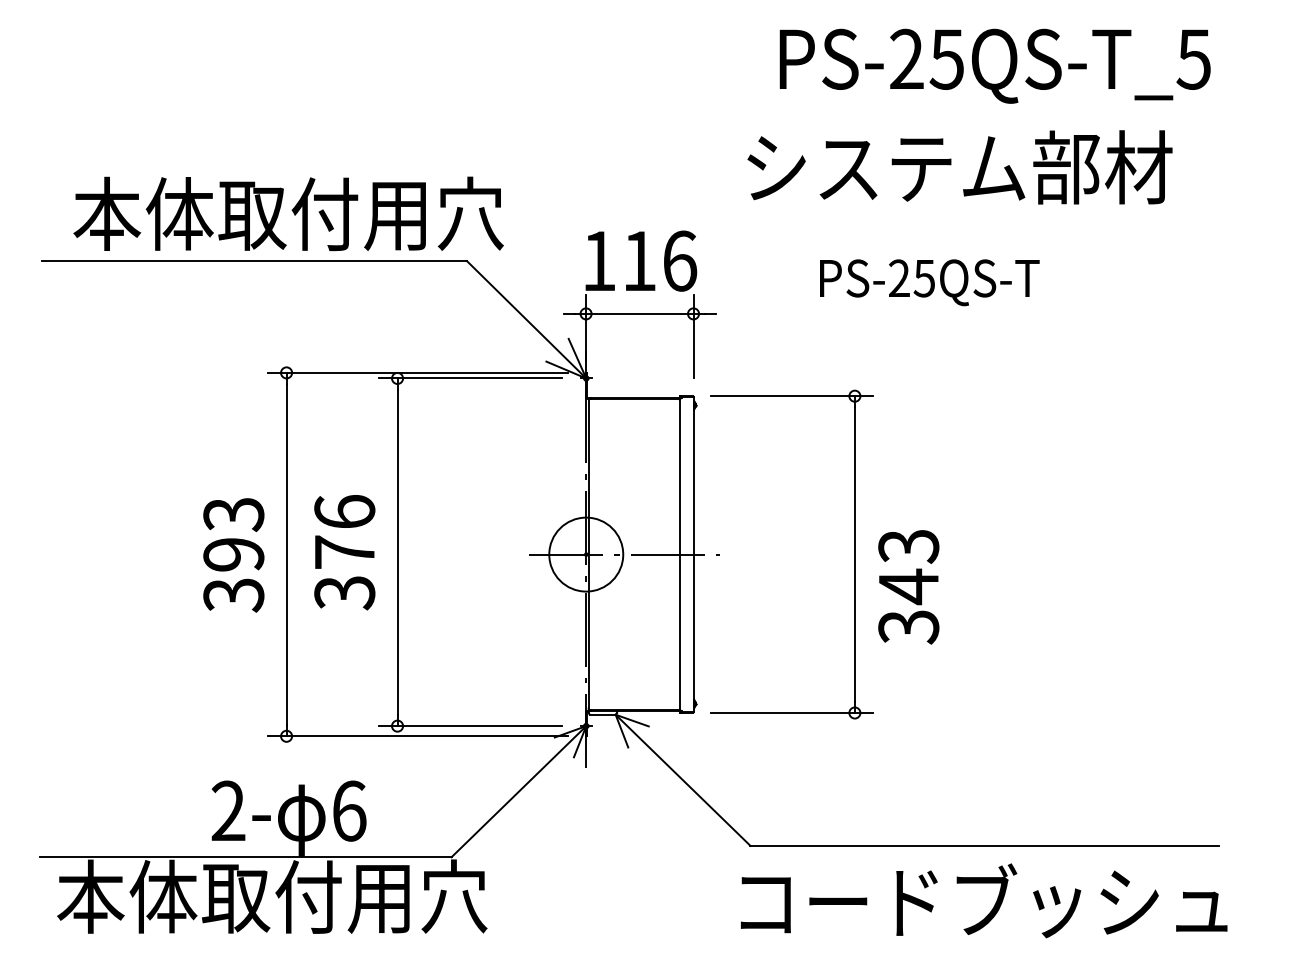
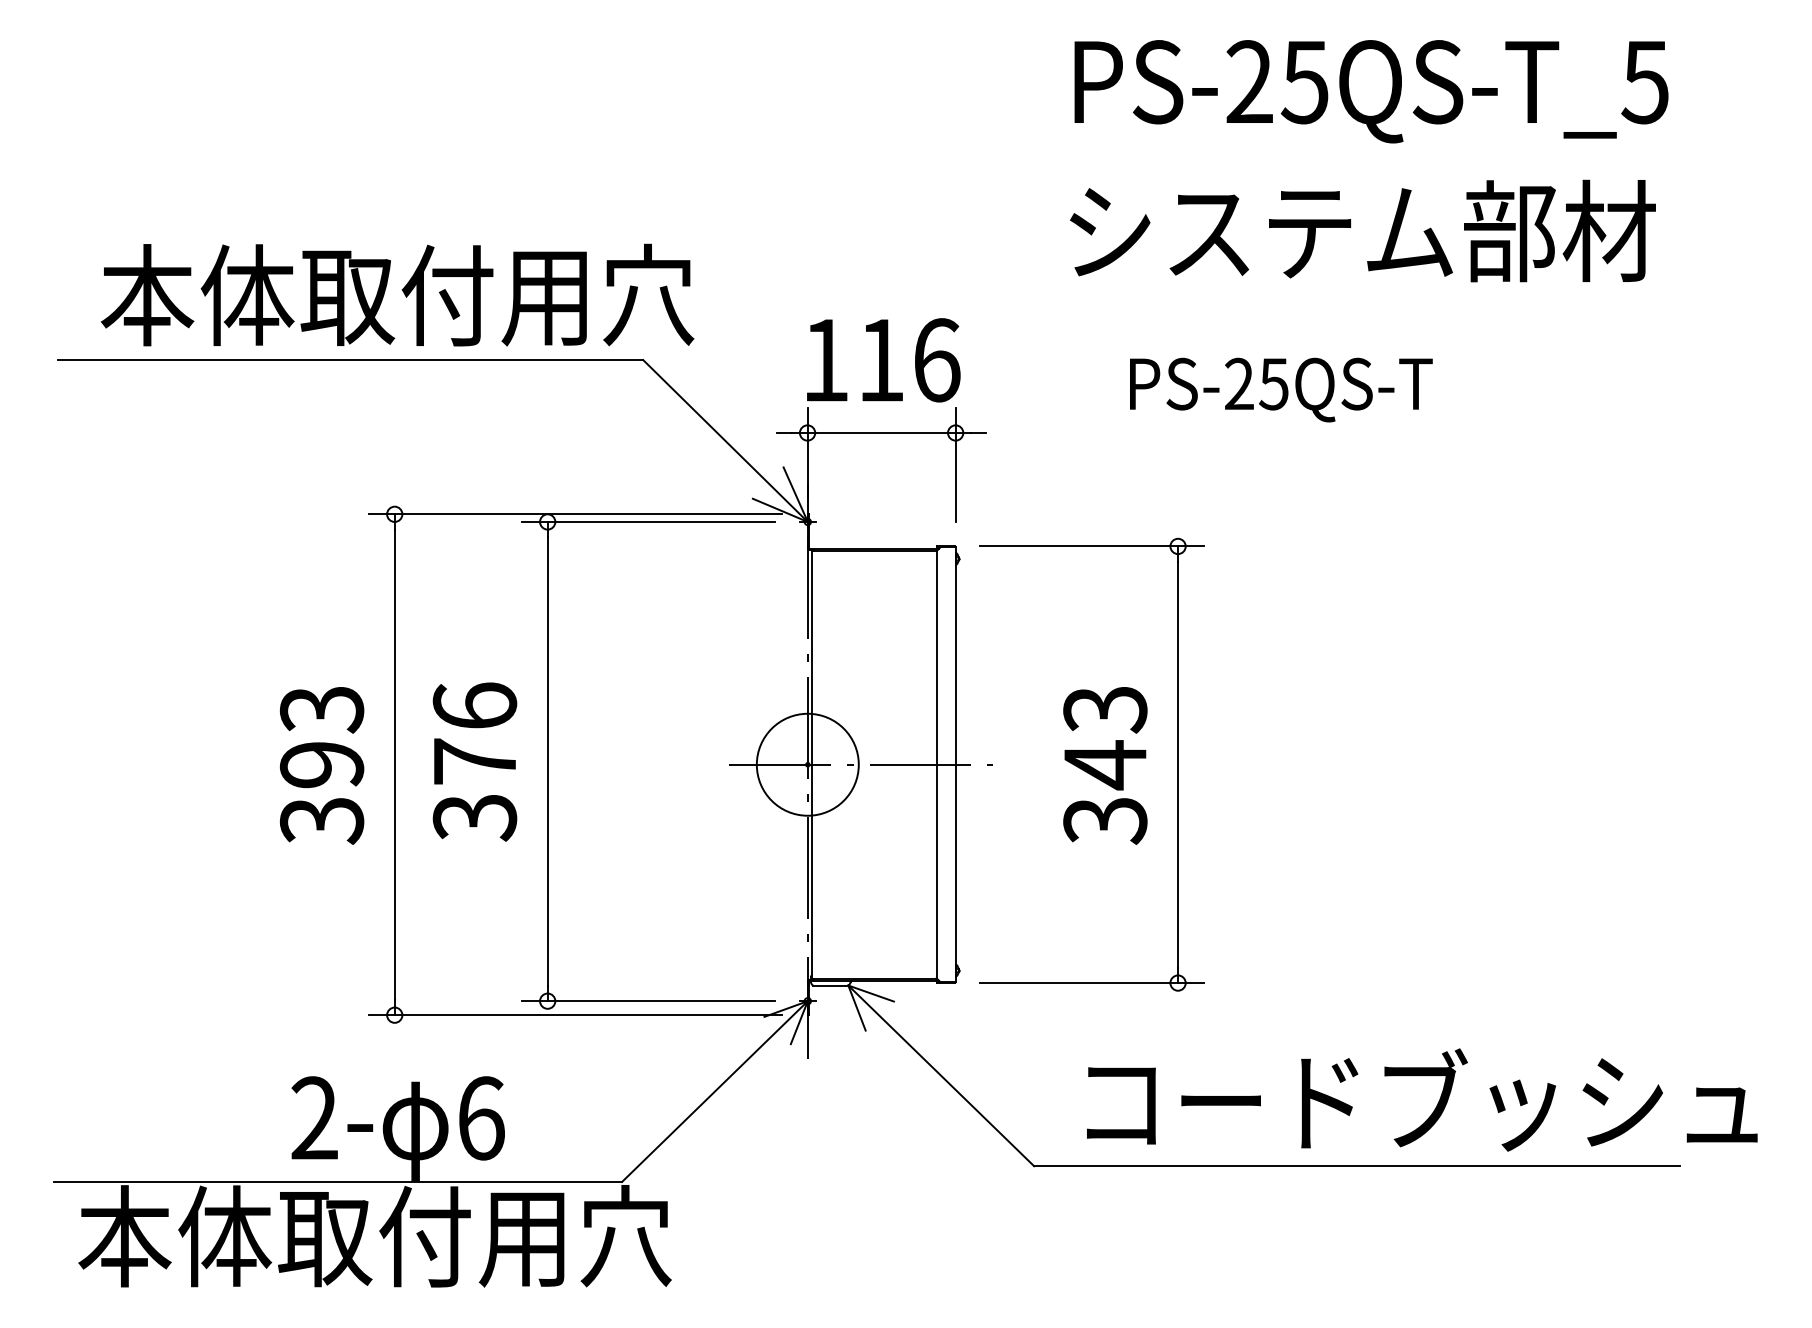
text: (959, 166) -> (1362, 230), moved
text: (908, 587) -> (1105, 765), moved
text: (984, 900) -> (1422, 1099), moved

